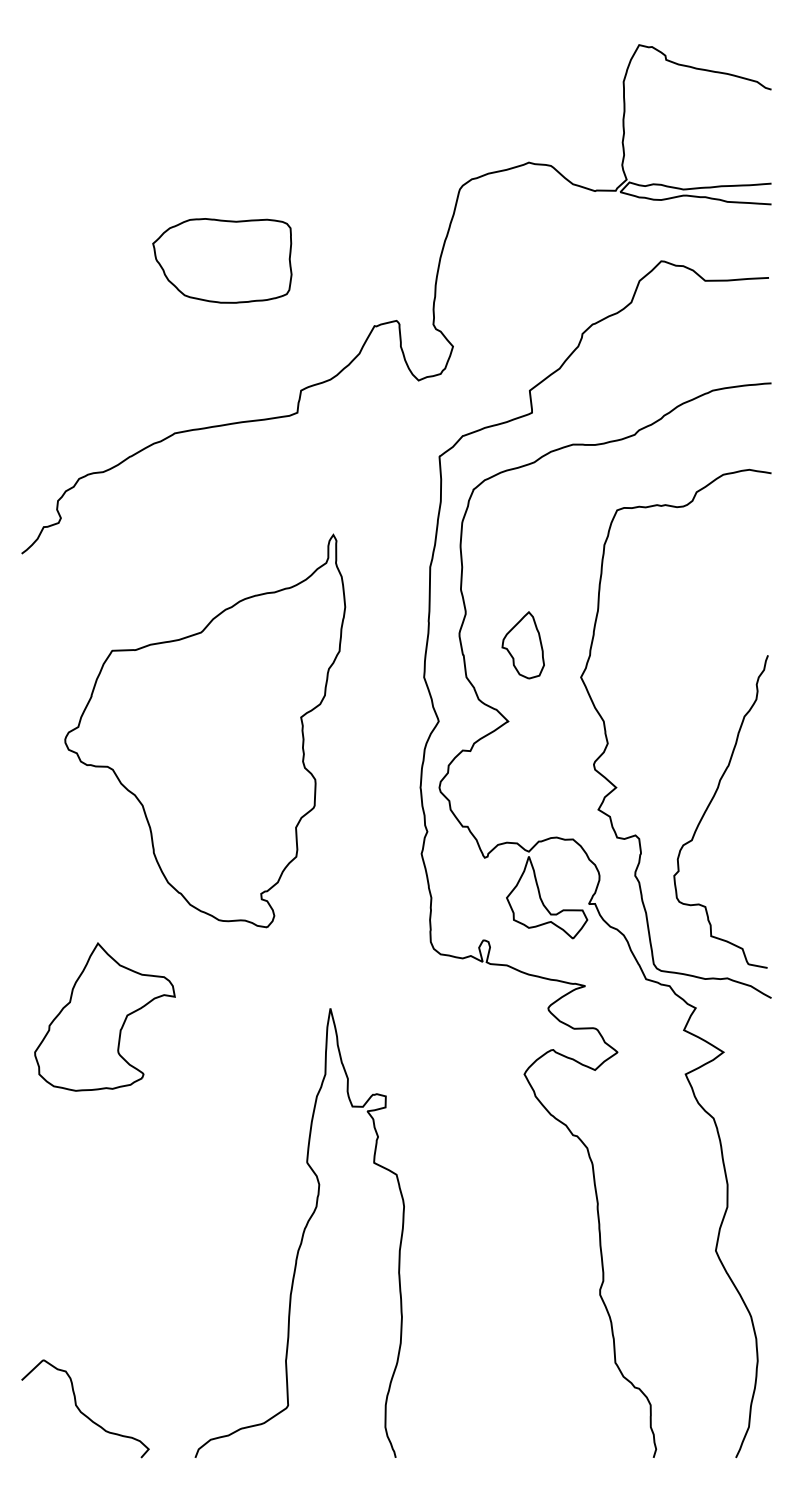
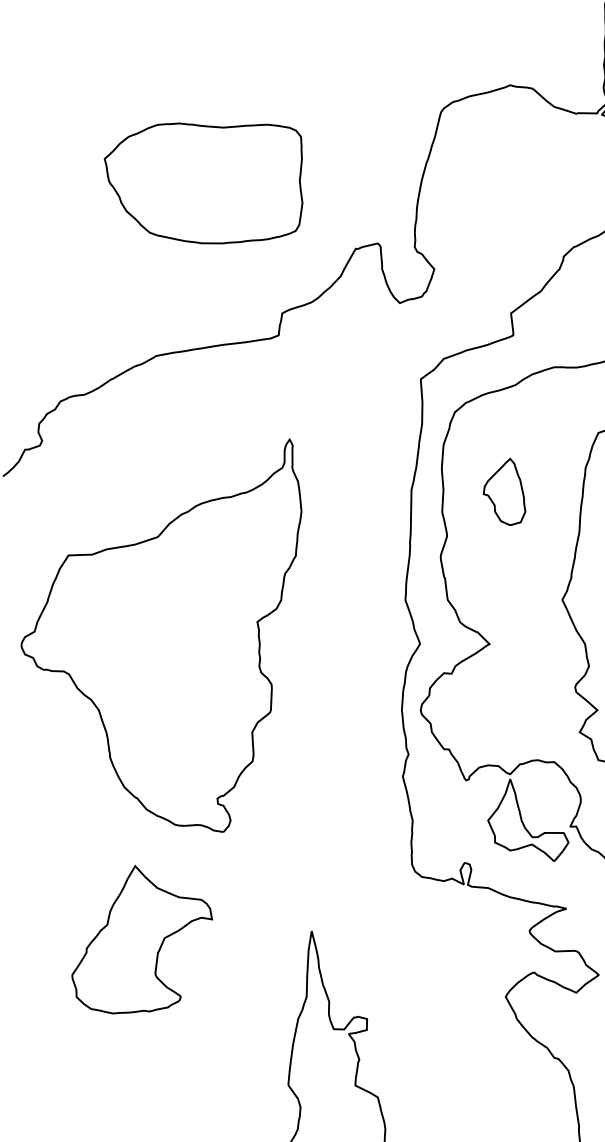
part: (222, 260) -> (203, 183), size x1.43
part: (522, 645) -> (503, 492), moved
part: (205, 730) -> (161, 635), moved
part: (104, 1016) -> (141, 939), moved

